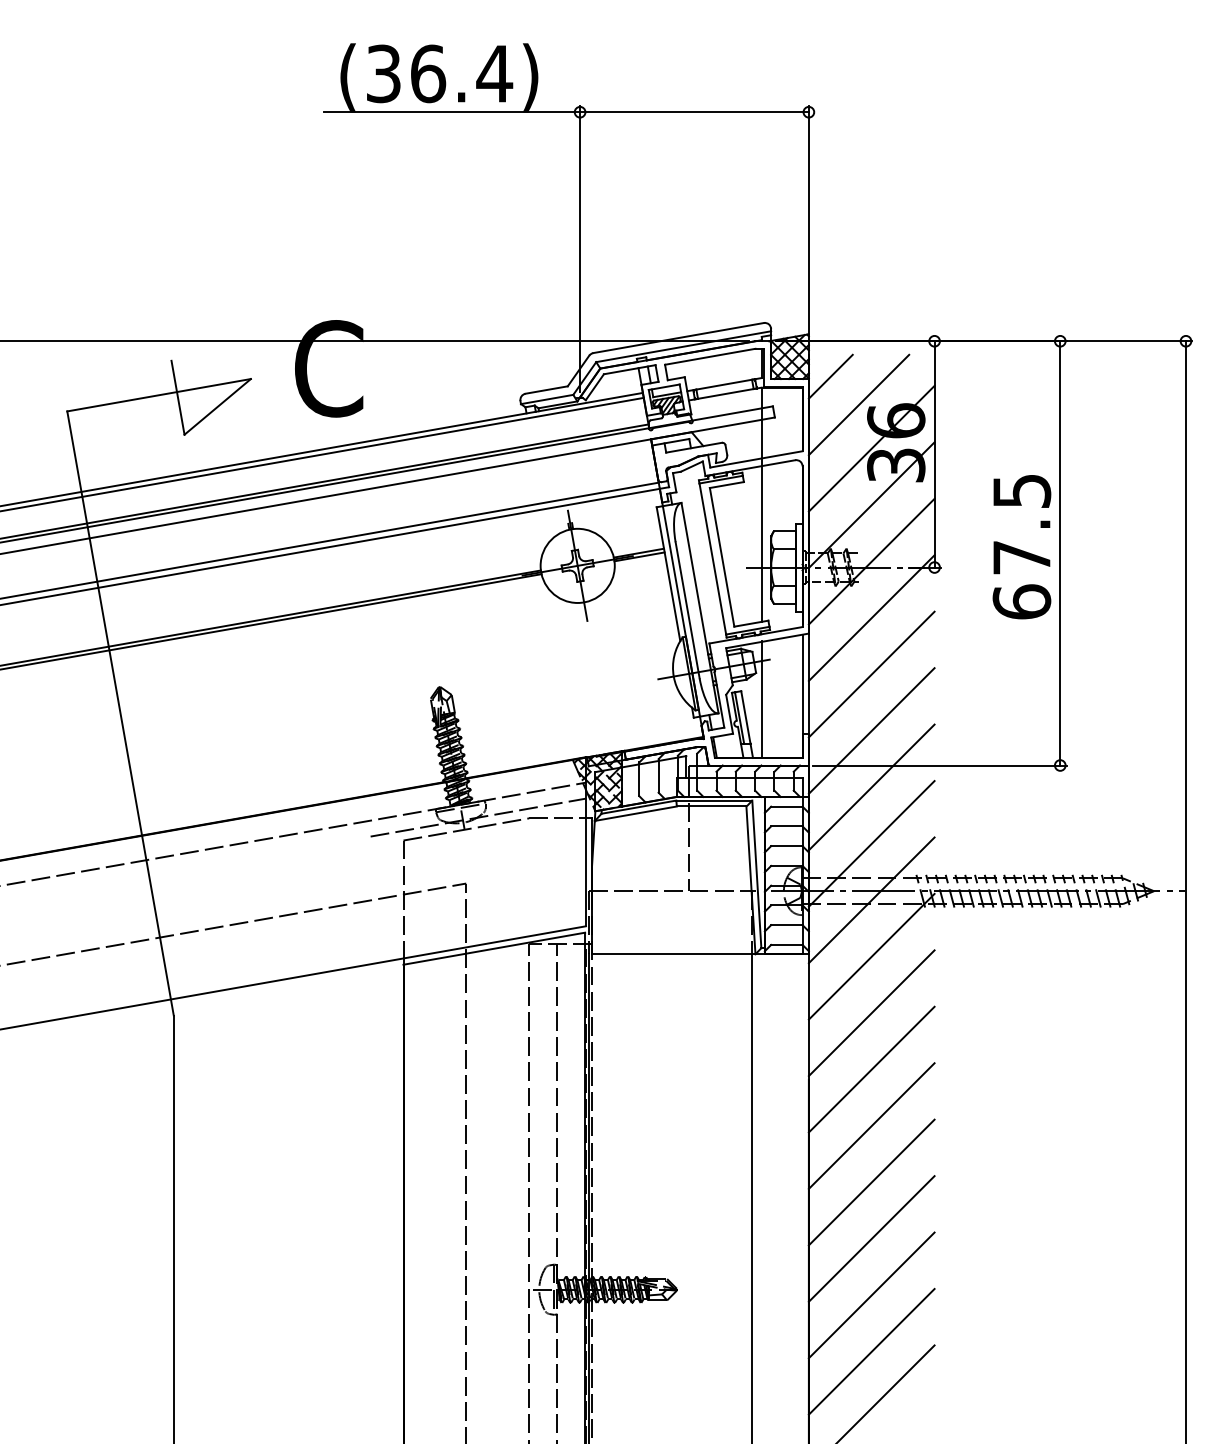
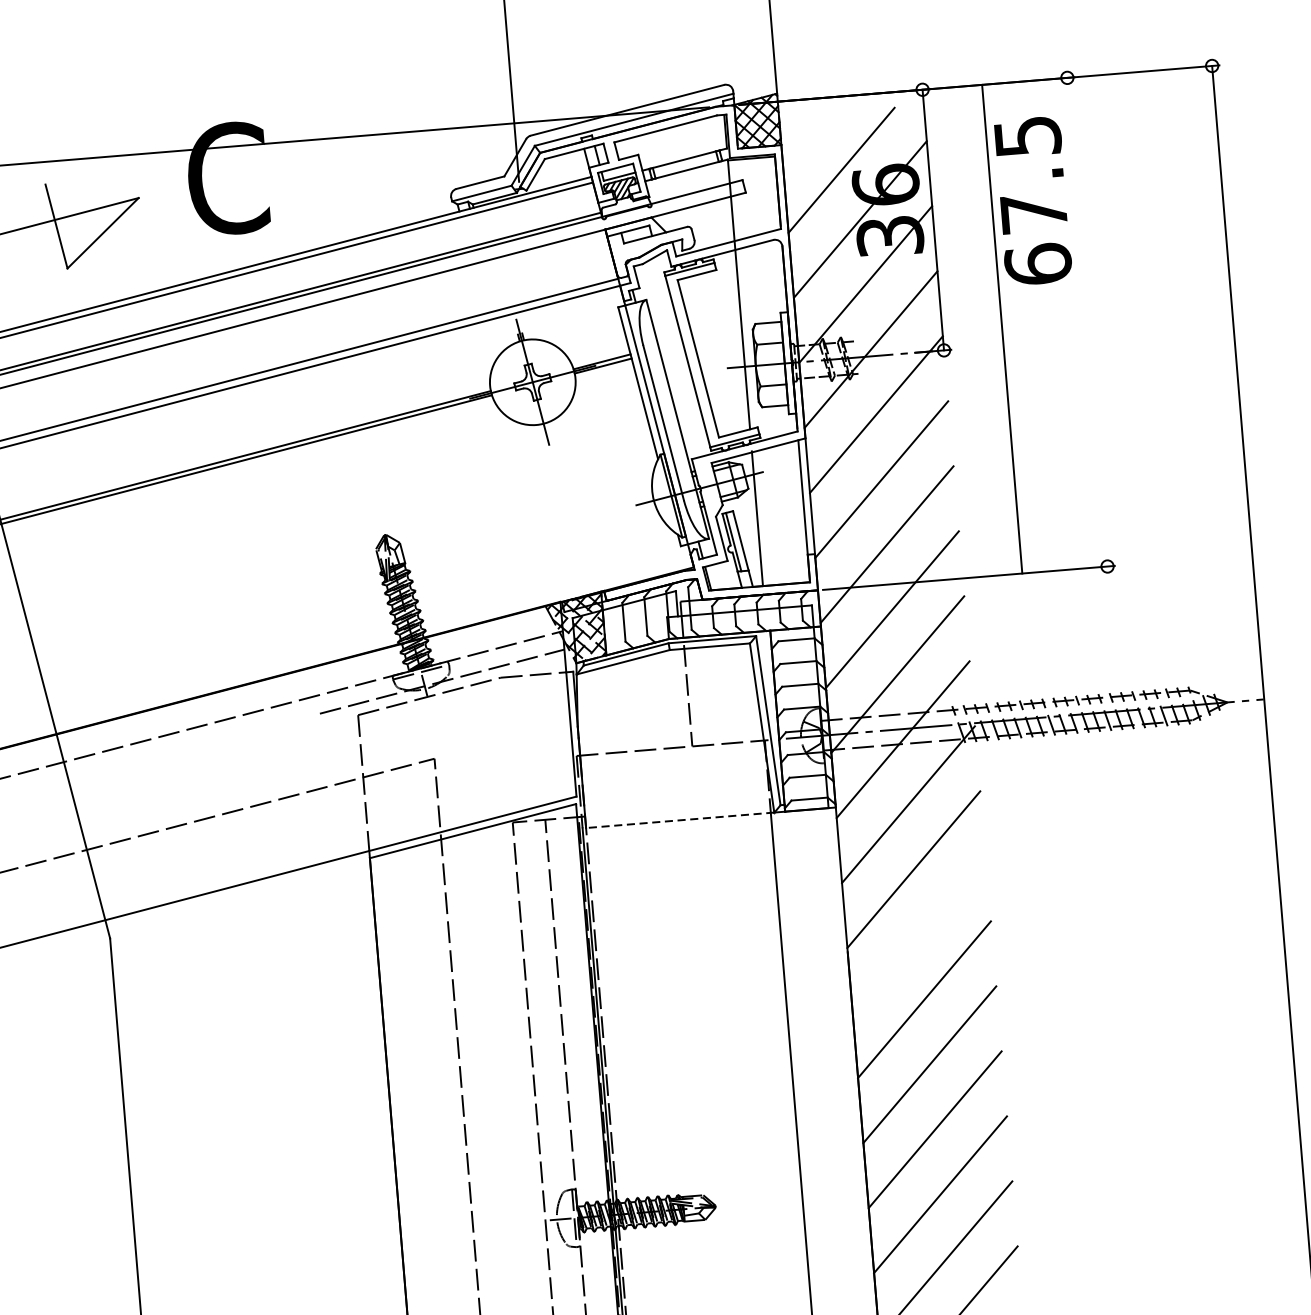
line: (830, 376) -> (806, 140), removed
text: (1021, 547) -> (1032, 201), moved
line: (1060, 553) -> (1002, 329), moved
line: (673, 954) -> (679, 820), solid -> dashed
line: (871, 1069) -> (918, 934), removed

